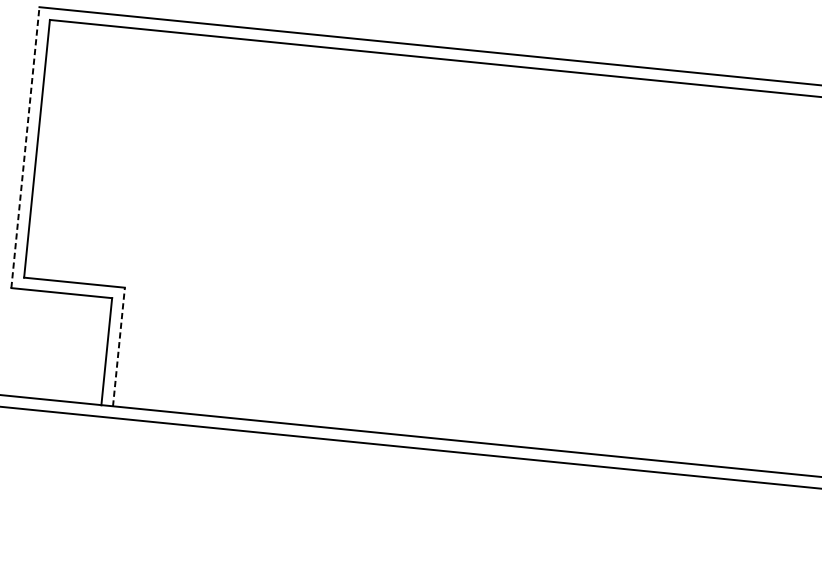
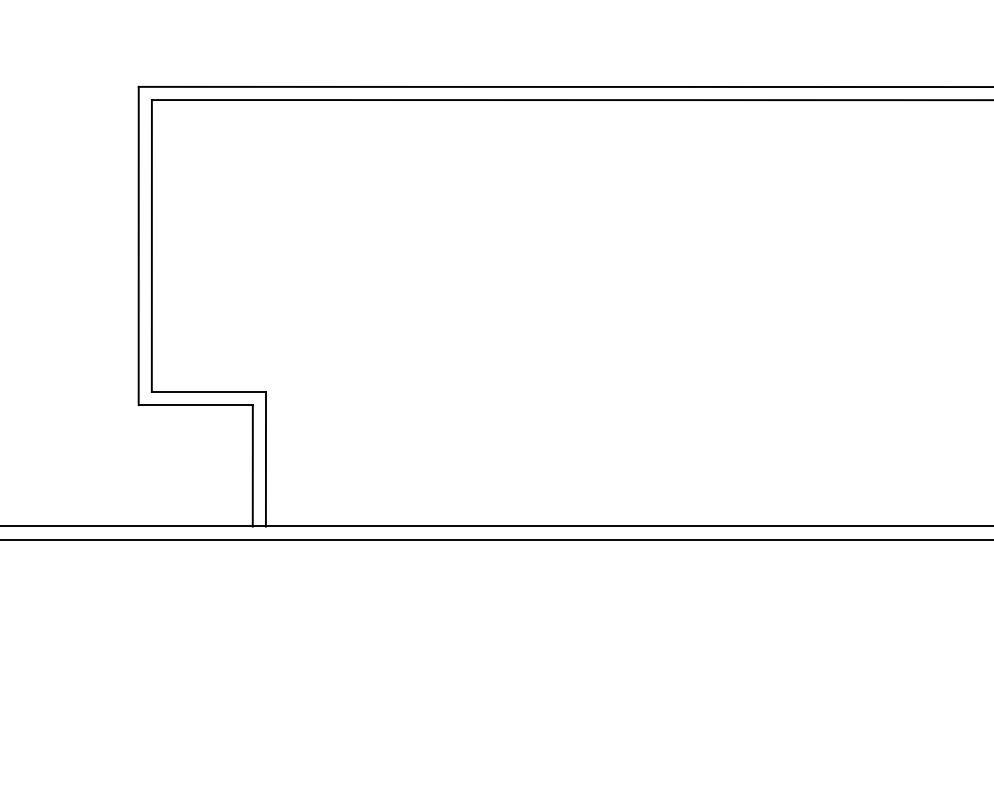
line: (25, 147) -> (138, 245), dashed -> solid
line: (118, 346) -> (265, 458), dashed -> solid

